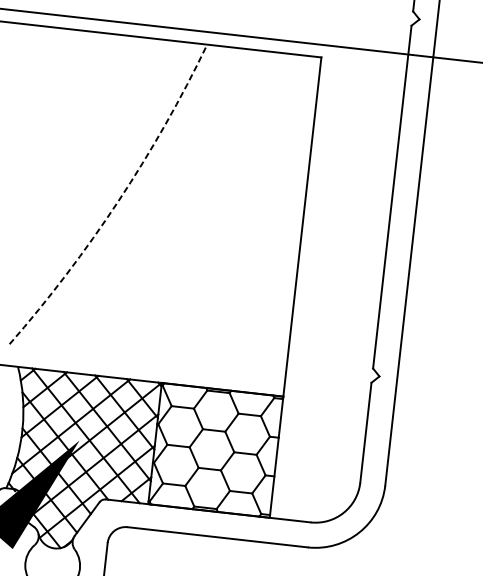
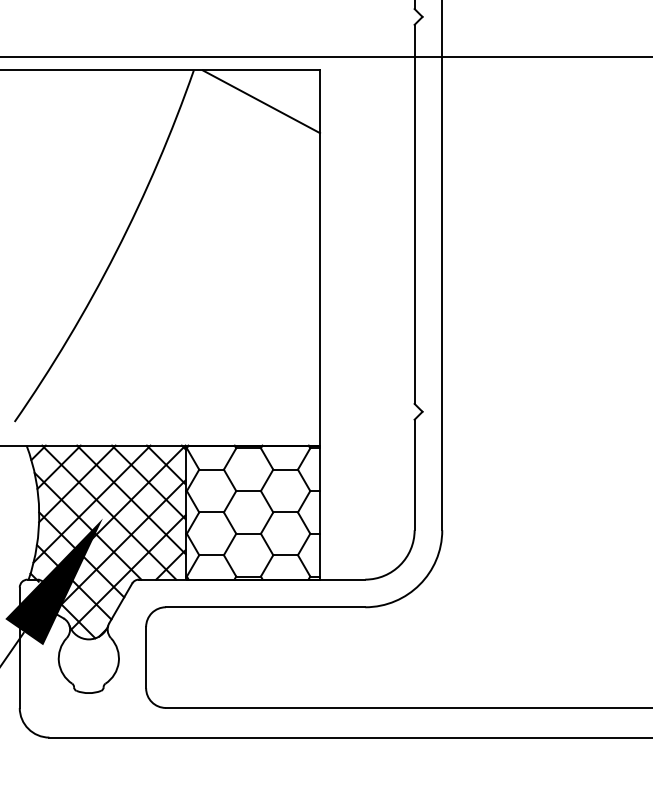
line: (265, 79) -> (261, 101), added
arc: (118, 201) -> (116, 252), dashed -> solid

